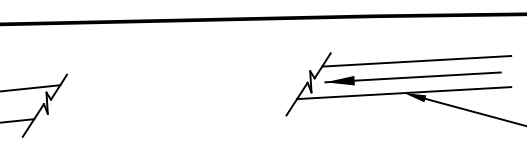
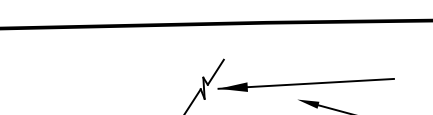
line: (416, 61) -> (309, 67), removed
line: (404, 93) -> (297, 99), removed

